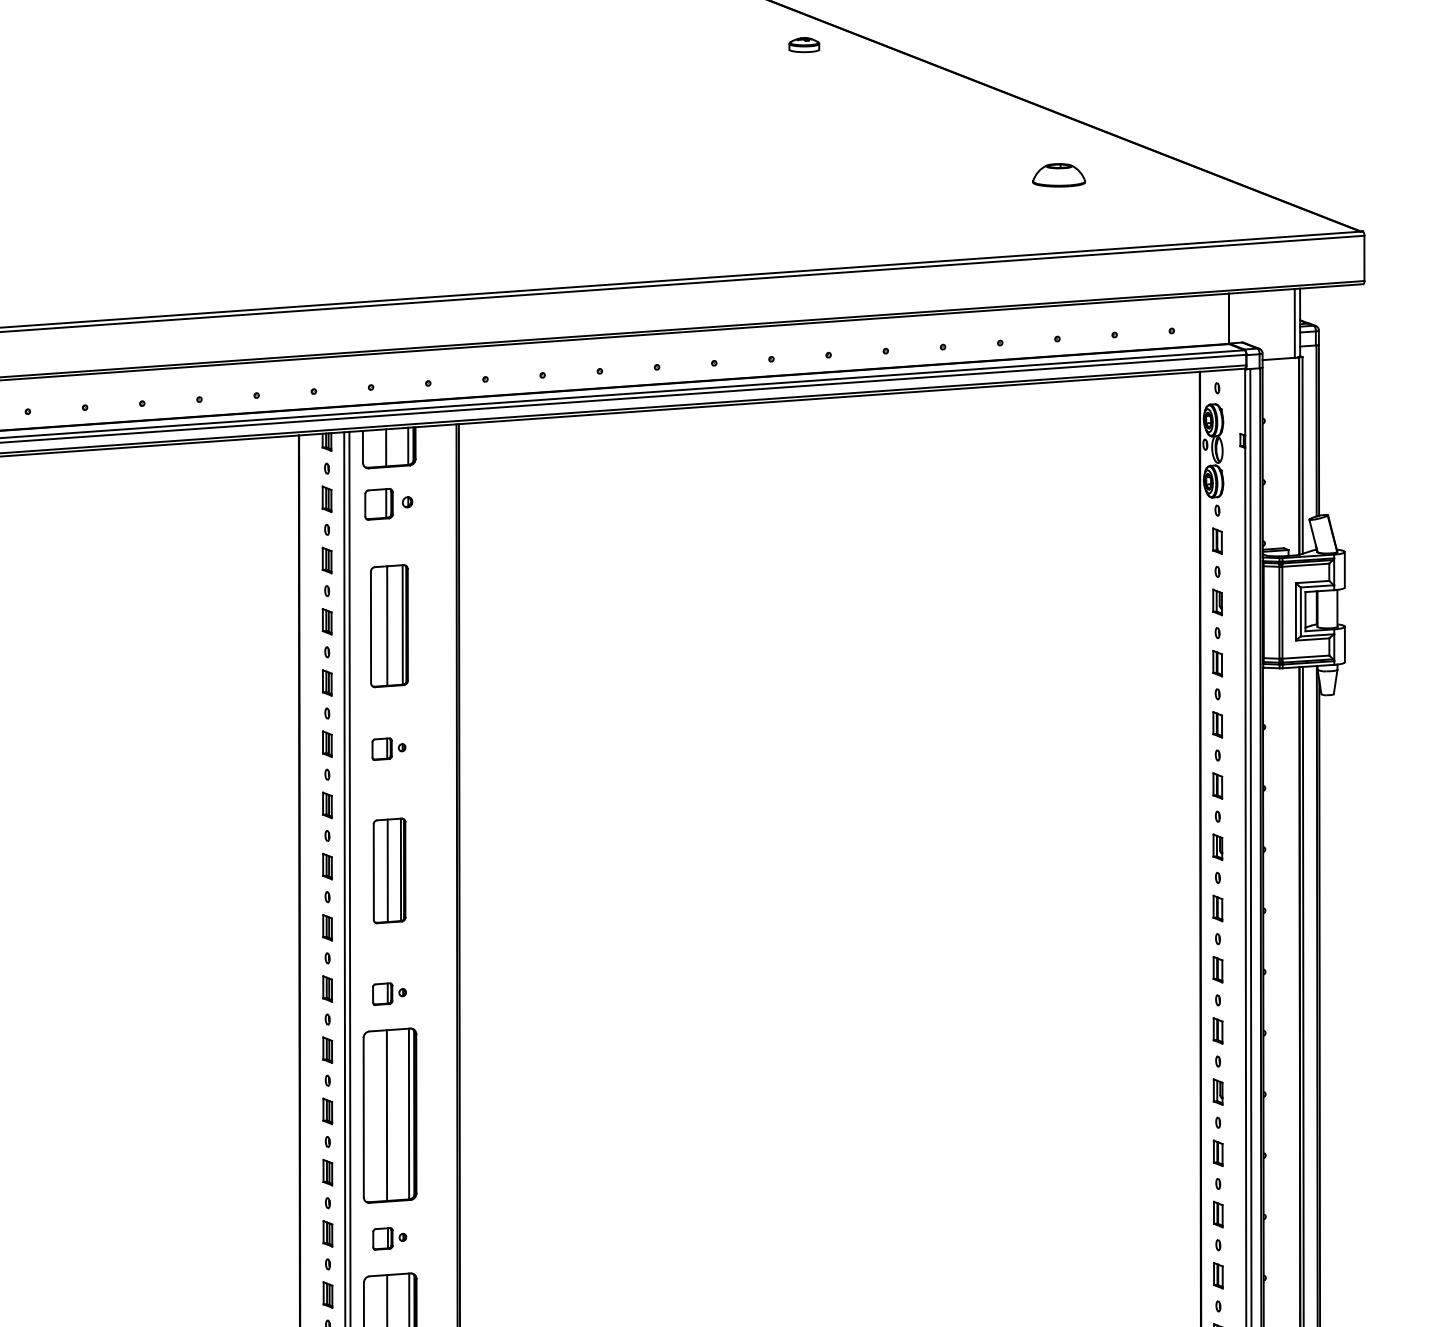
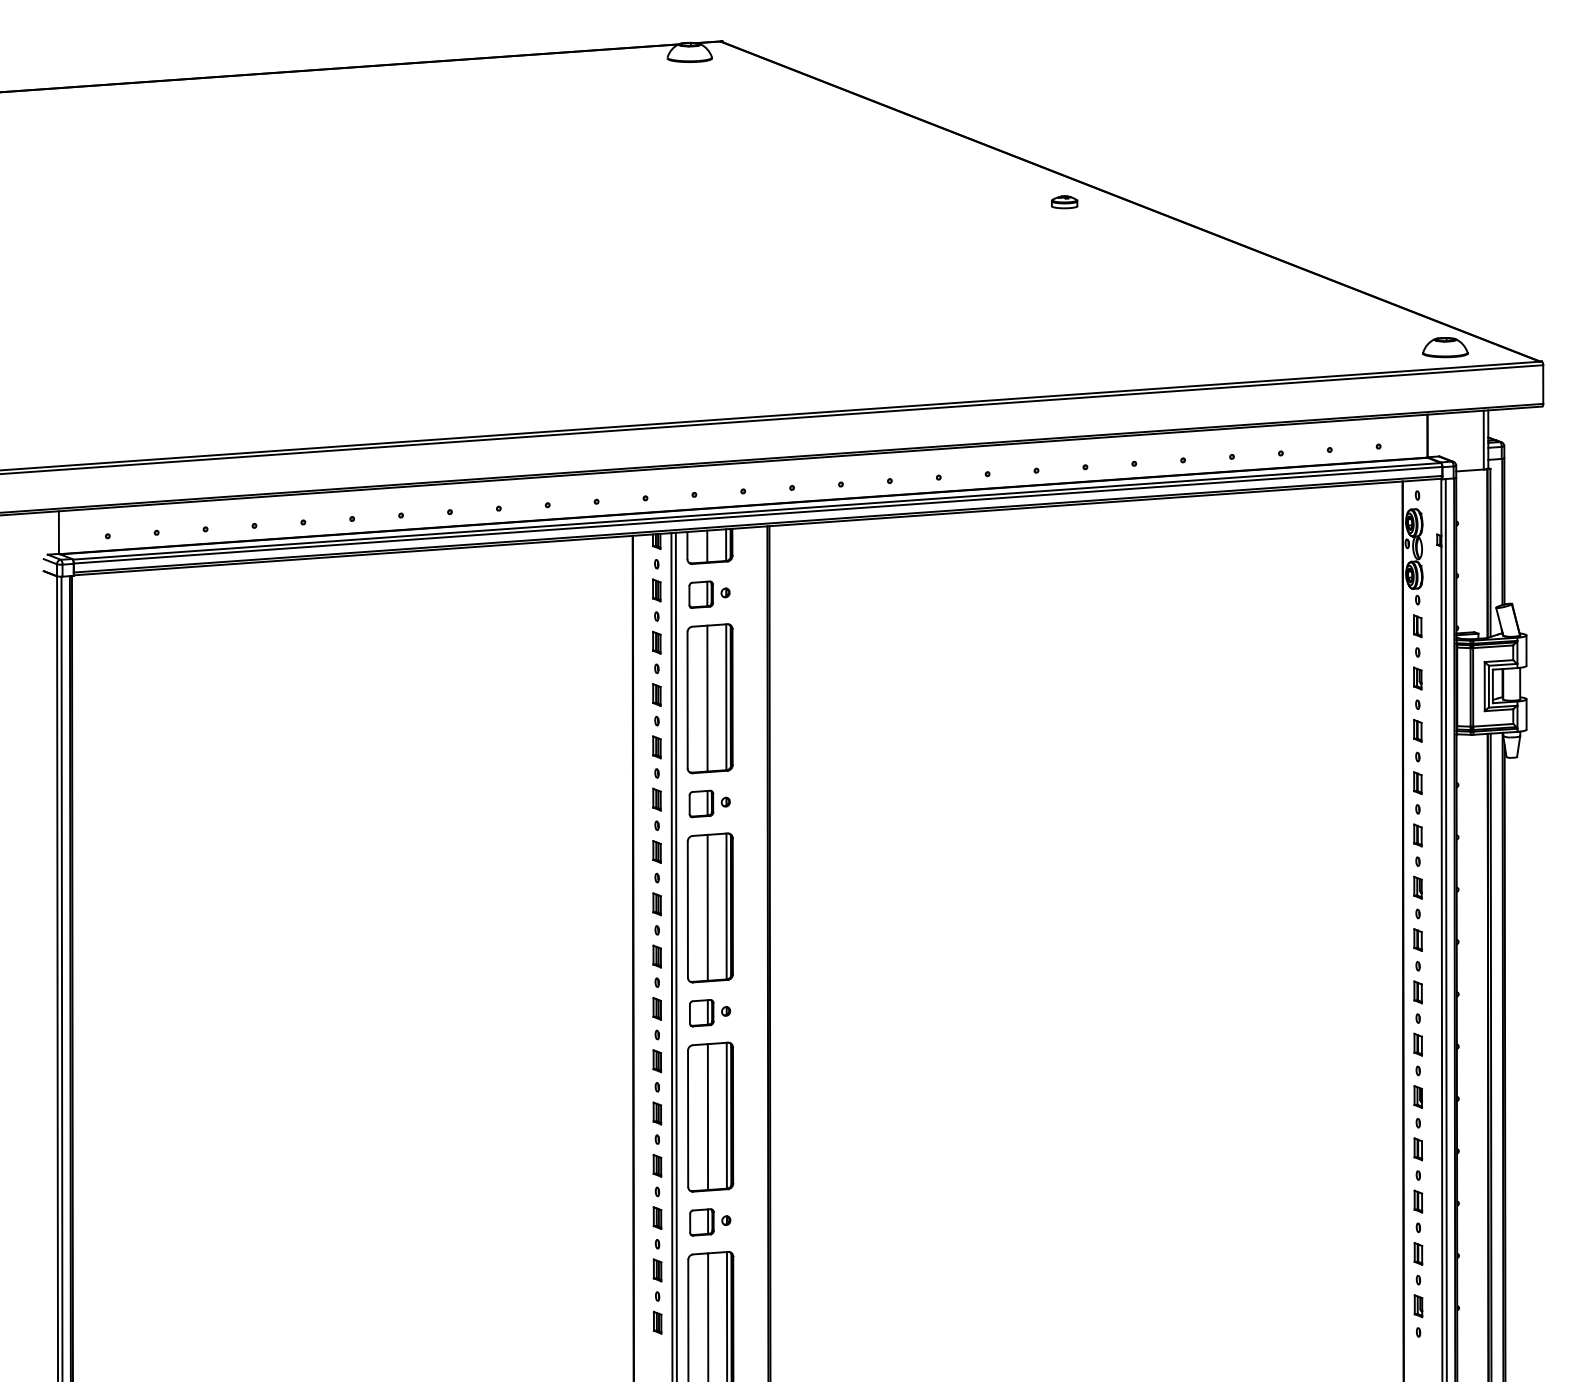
part: (1059, 175) -> (1445, 347), moved
part: (388, 625) -> (709, 698), size x1.43
part: (388, 748) -> (709, 803), size x1.43
part: (388, 870) -> (709, 907), size x1.67
part: (389, 994) -> (710, 1013), size x1.43
part: (389, 1238) -> (710, 1222), size x1.43

